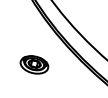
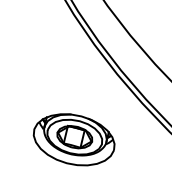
part: (34, 64) -> (74, 139), size x1.43

